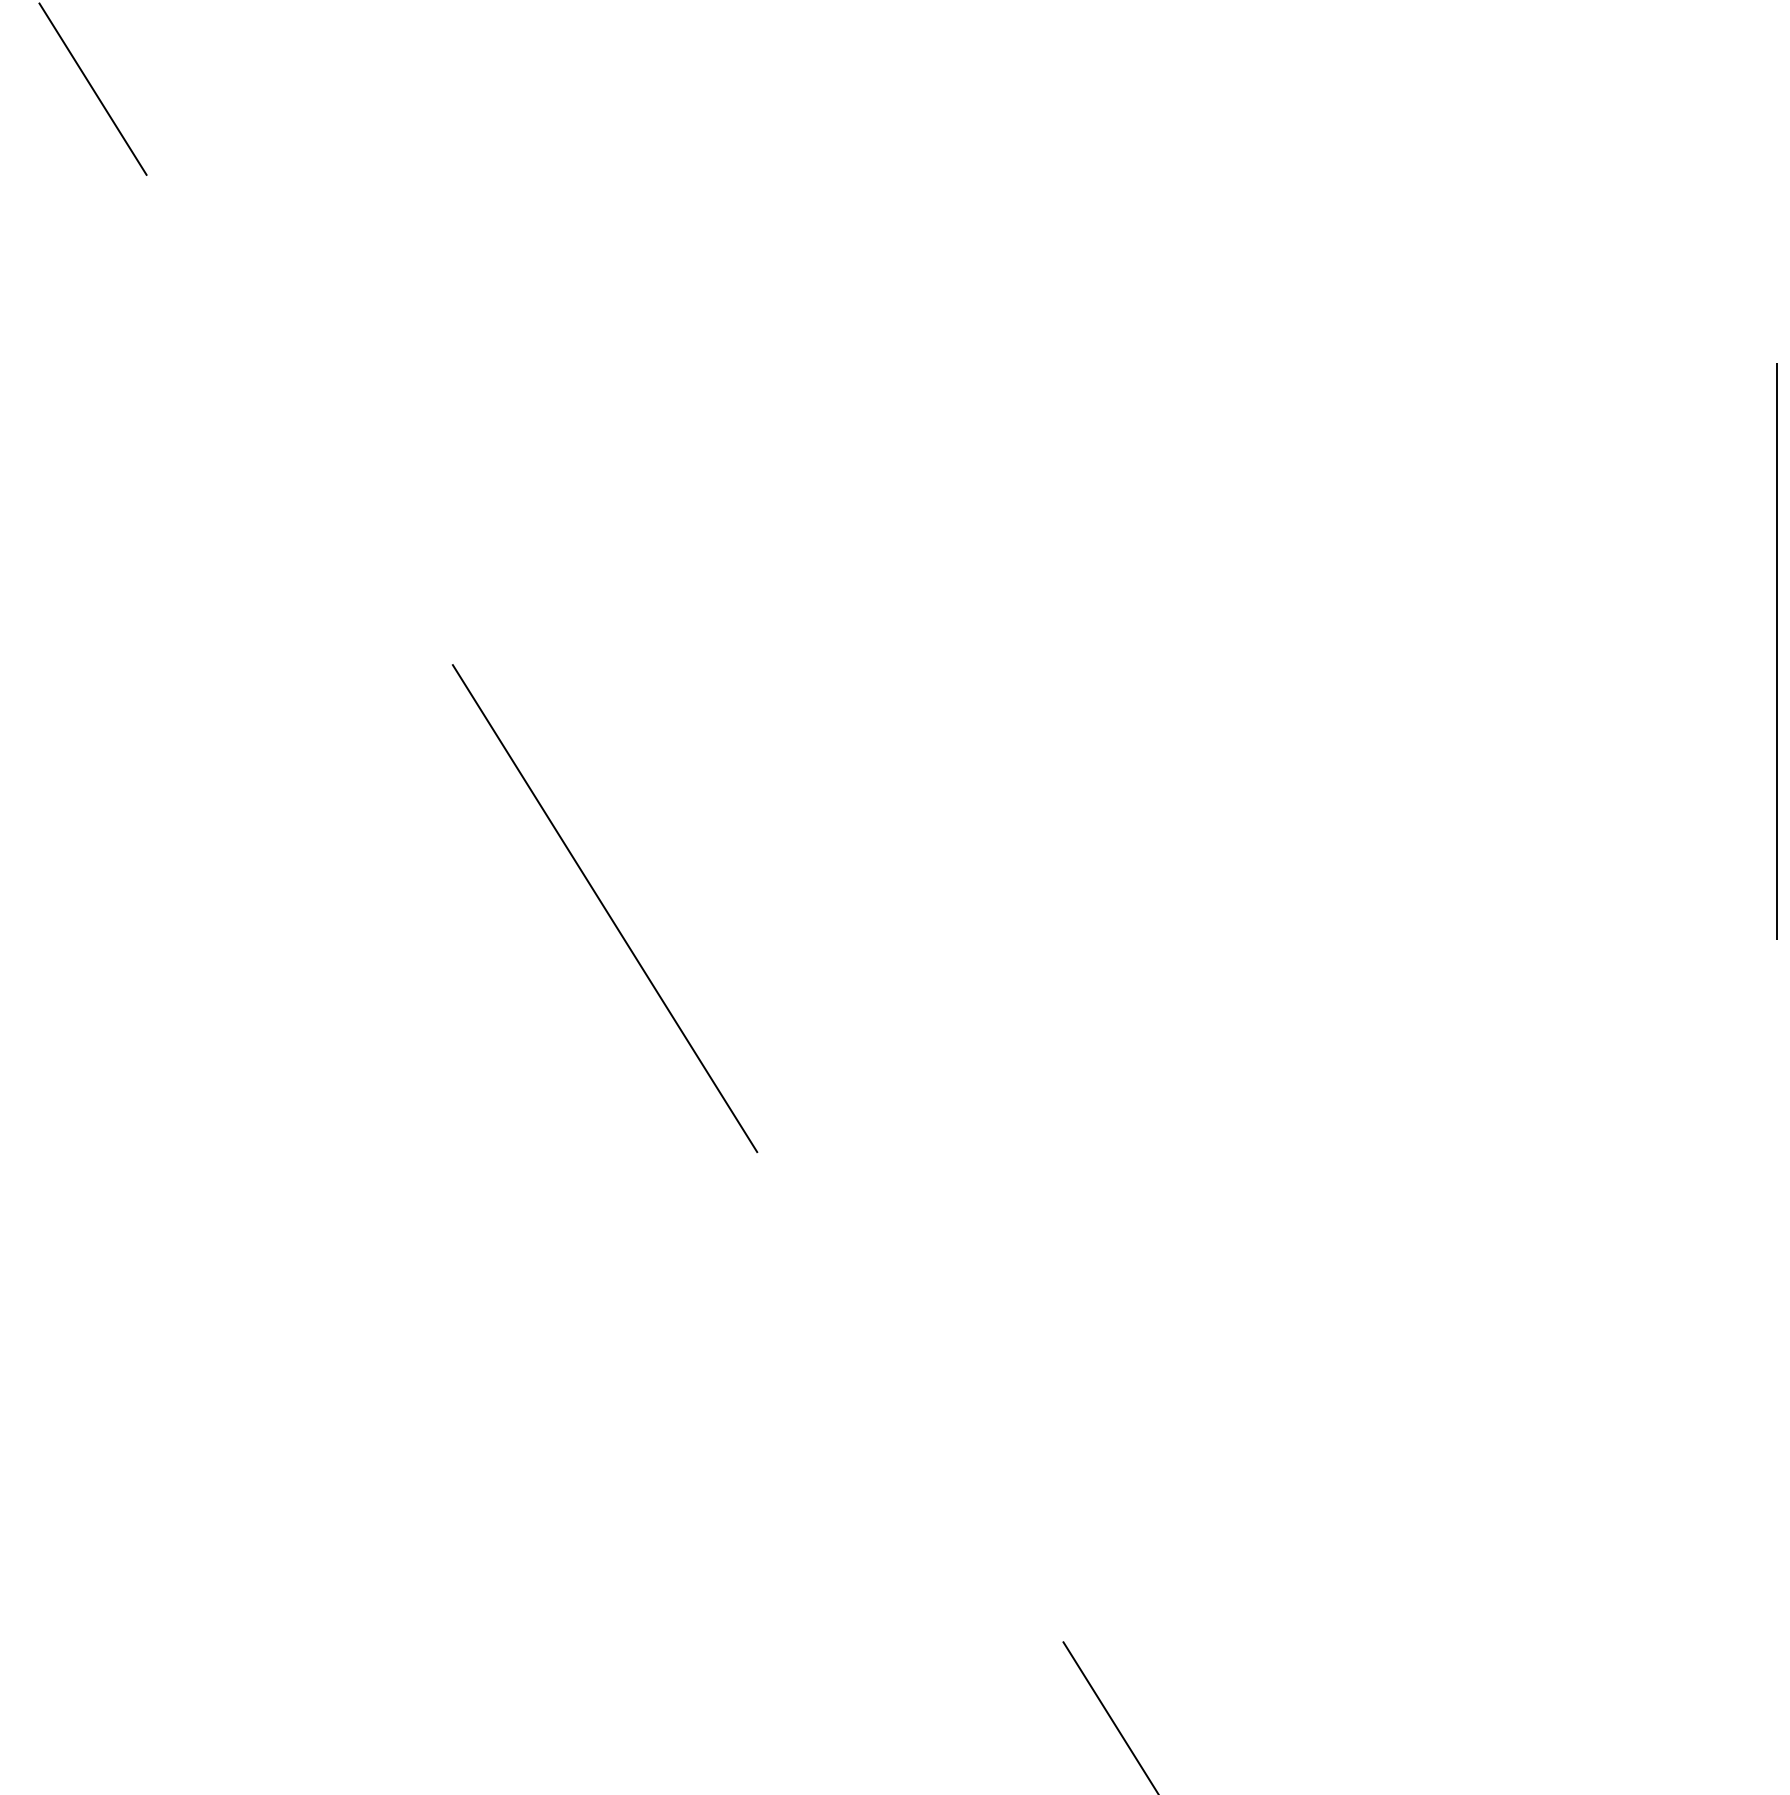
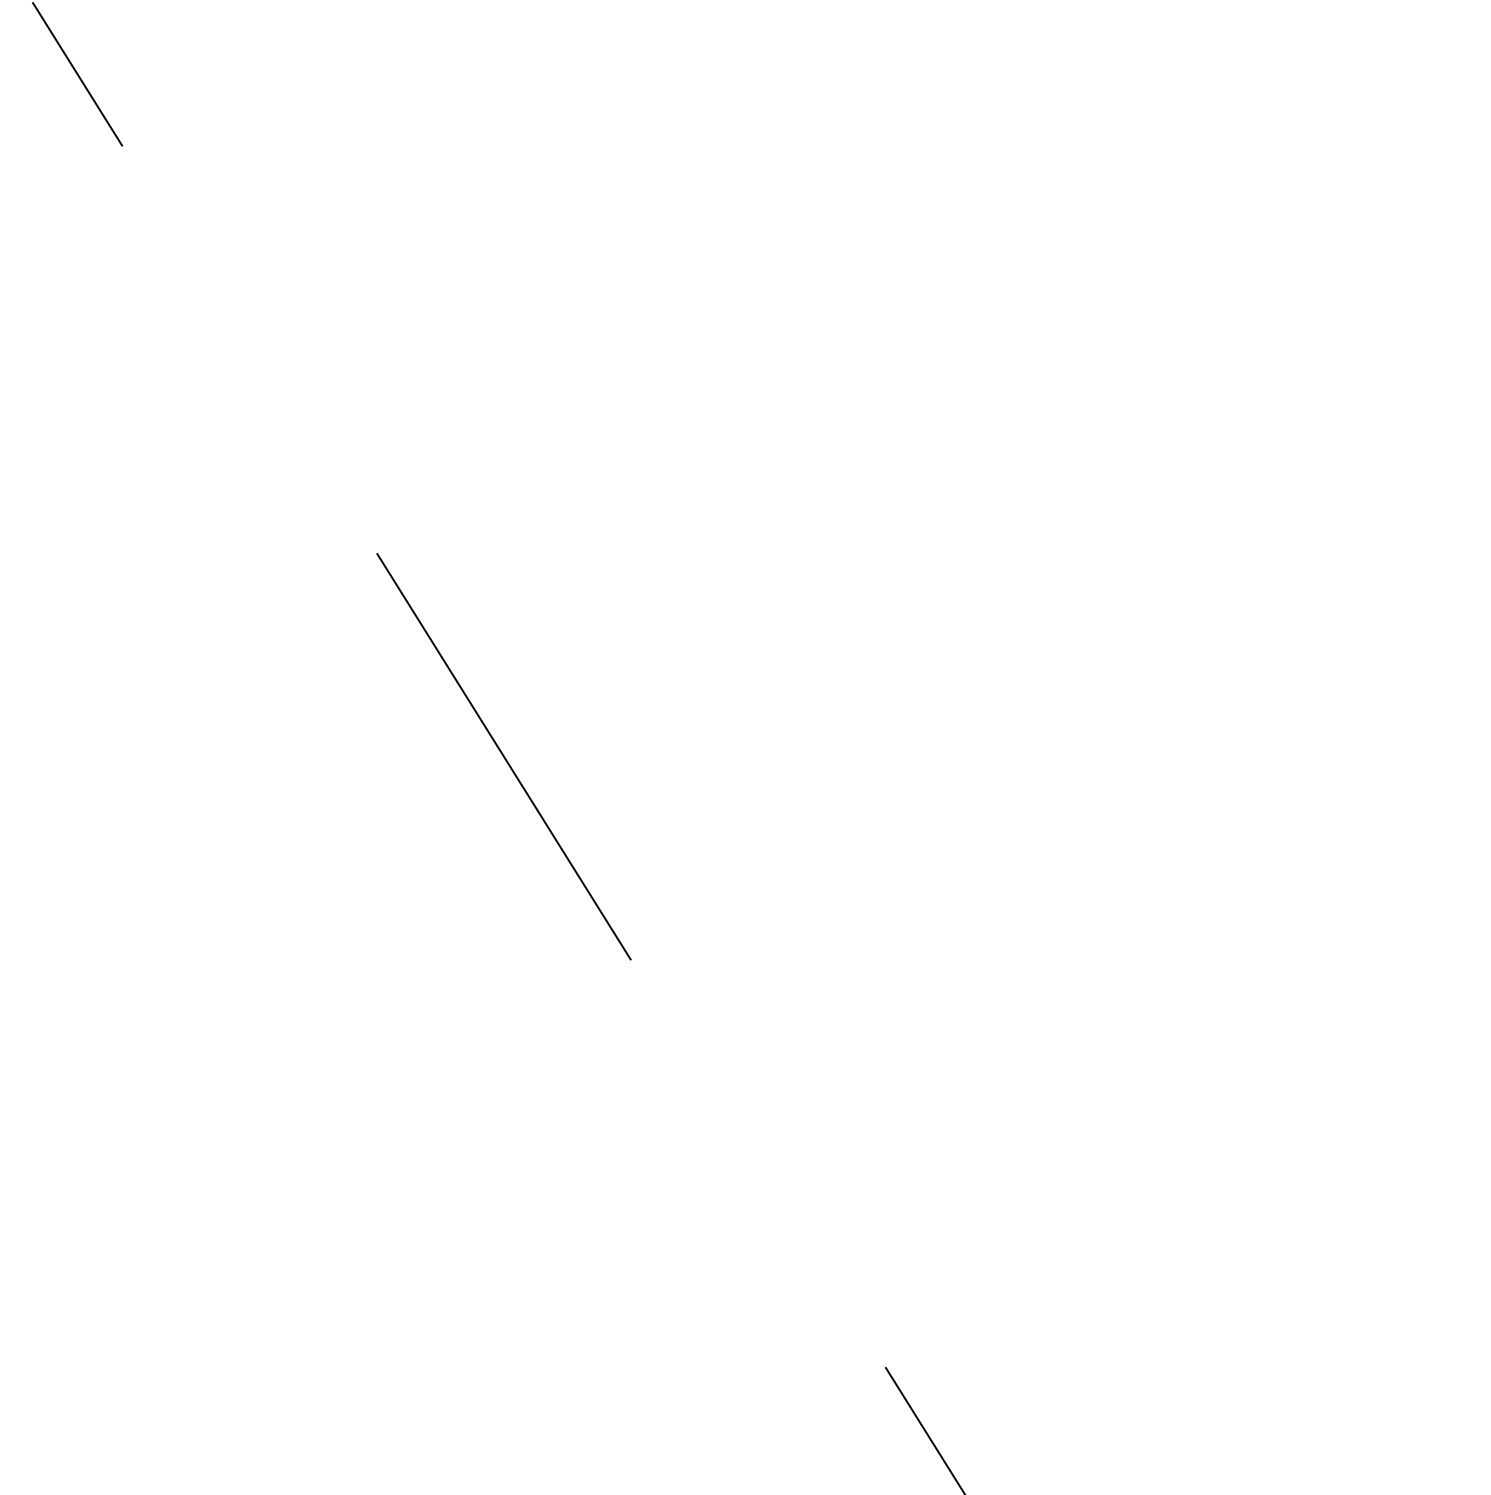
line: (1776, 651) -> (1479, 542), removed

